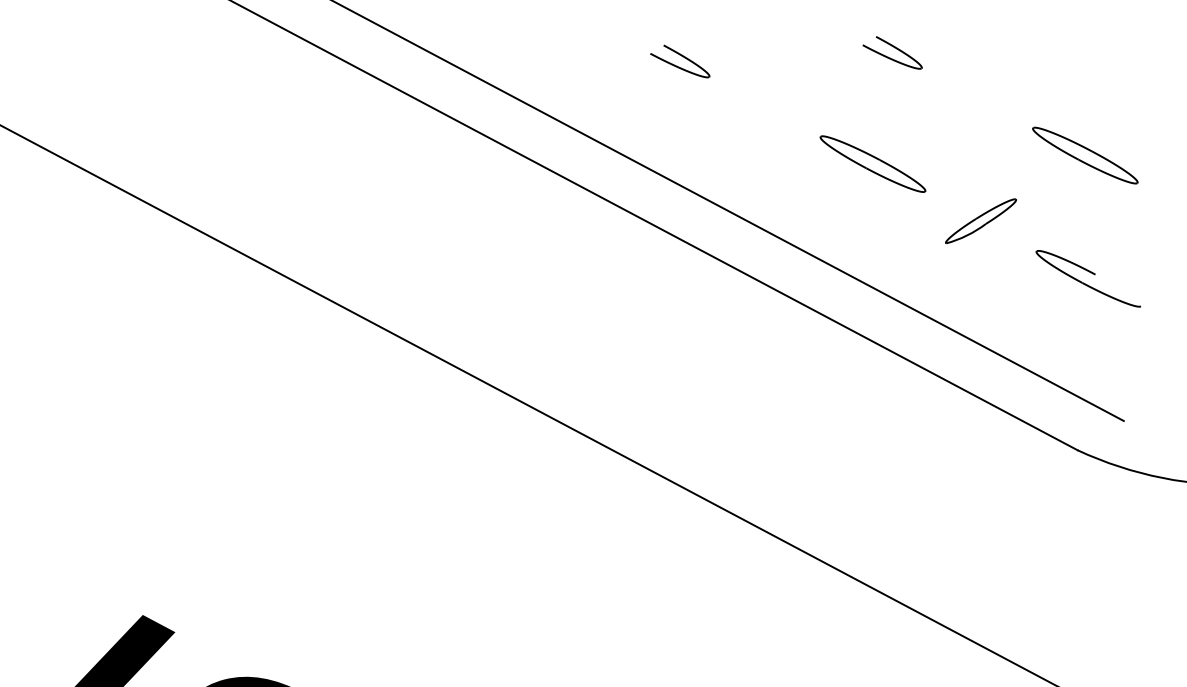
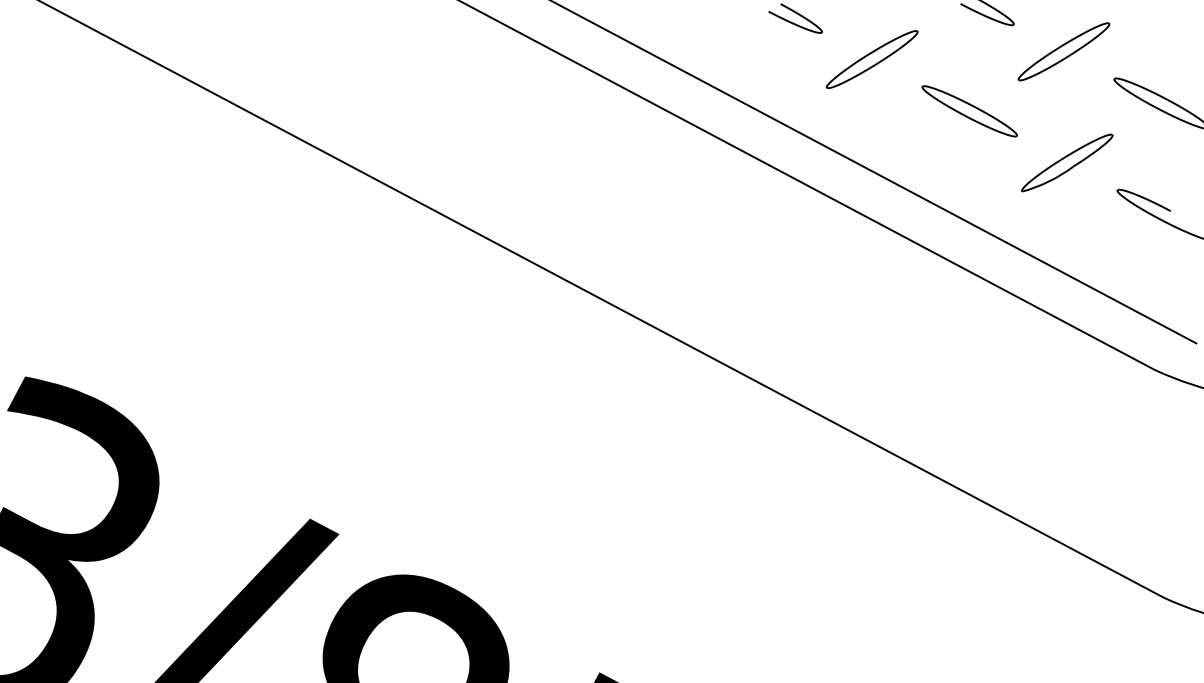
part: (976, 97) -> (1063, 51), added
part: (765, 106) -> (872, 59), added
part: (981, 220) -> (1067, 162), size x1.43

